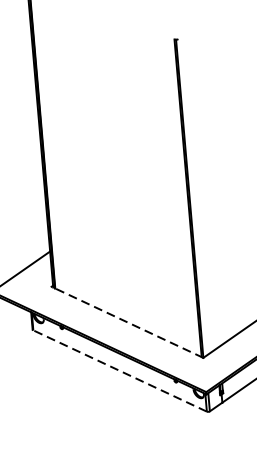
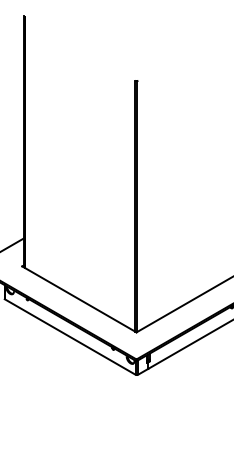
line: (127, 322) -> (79, 299), dashed -> solid
line: (118, 370) -> (69, 336), dashed -> solid

